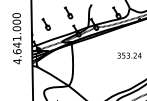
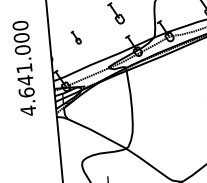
part: (45, 23) -> (75, 36), size x0.6

